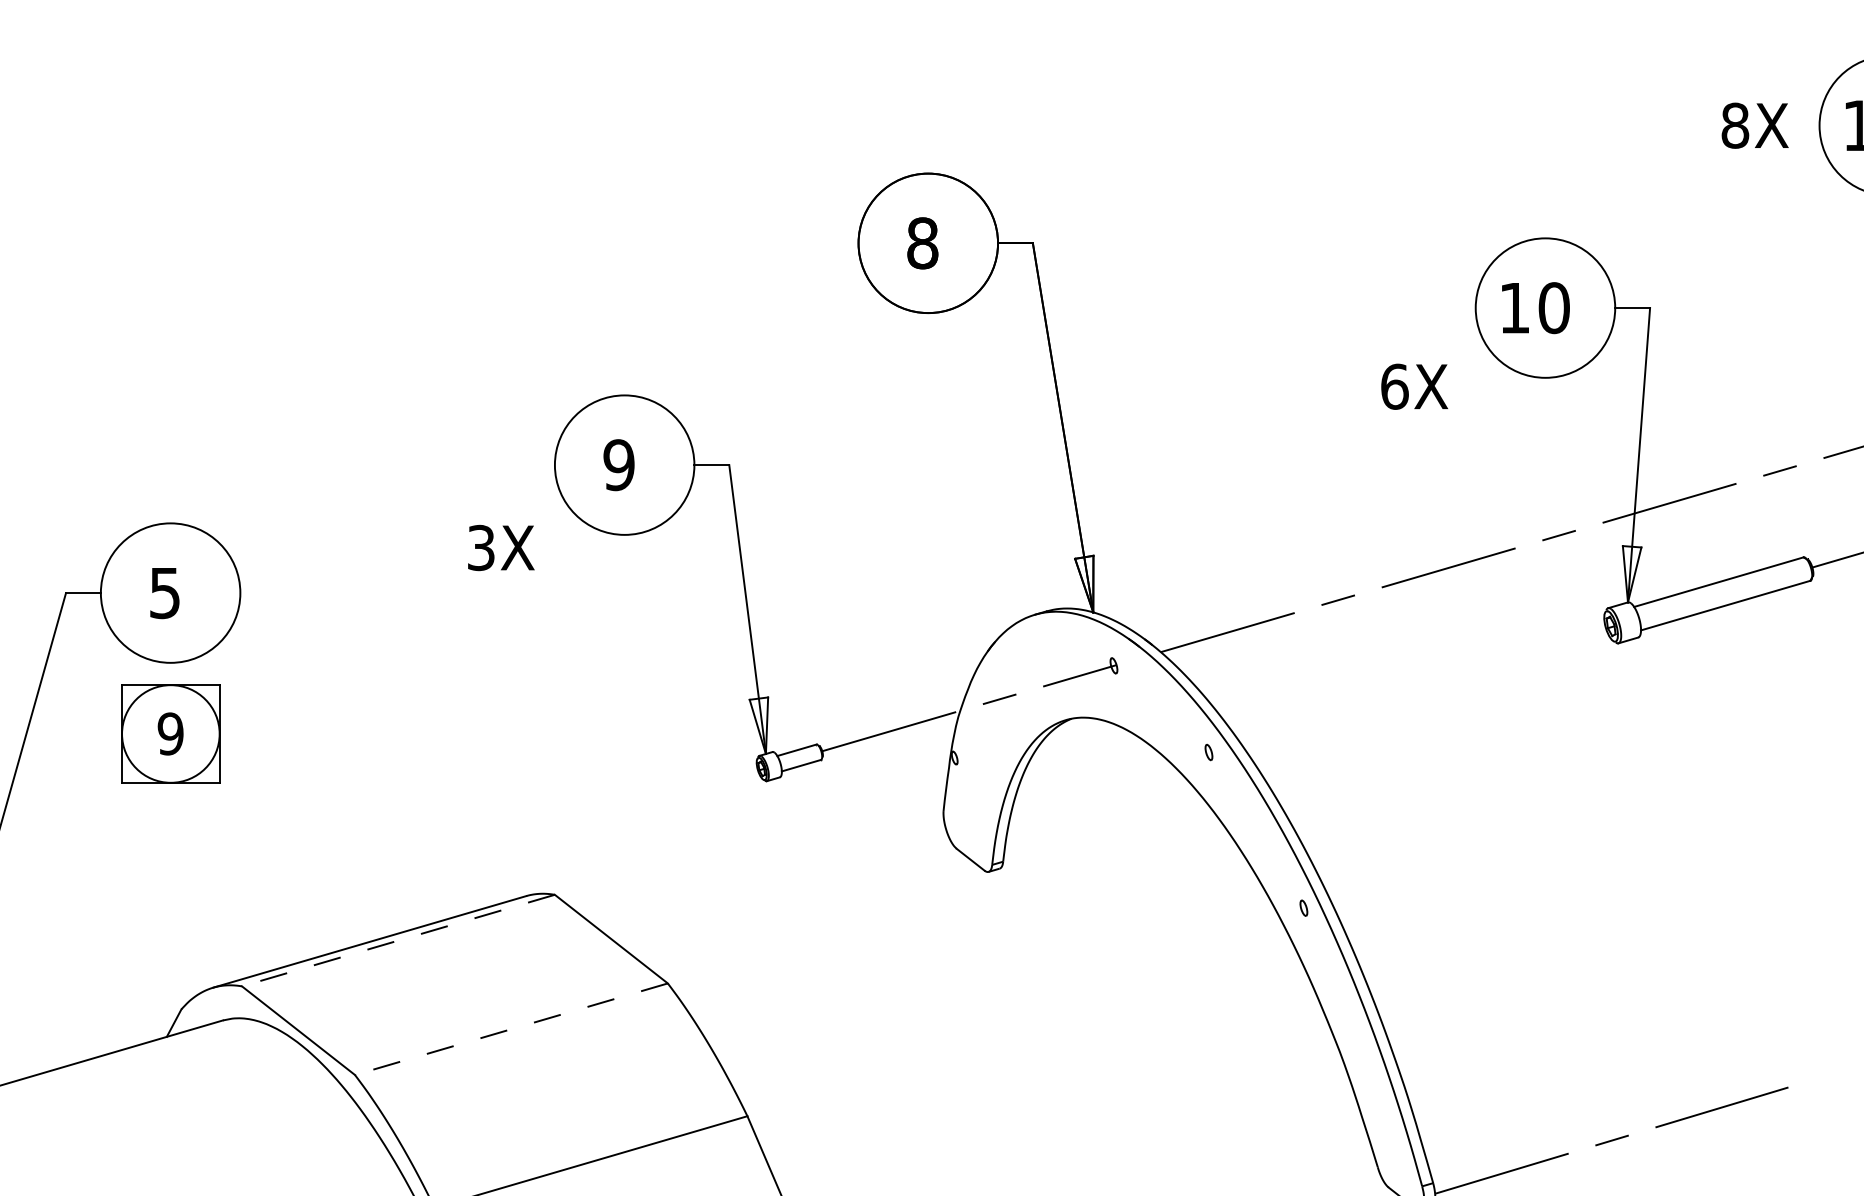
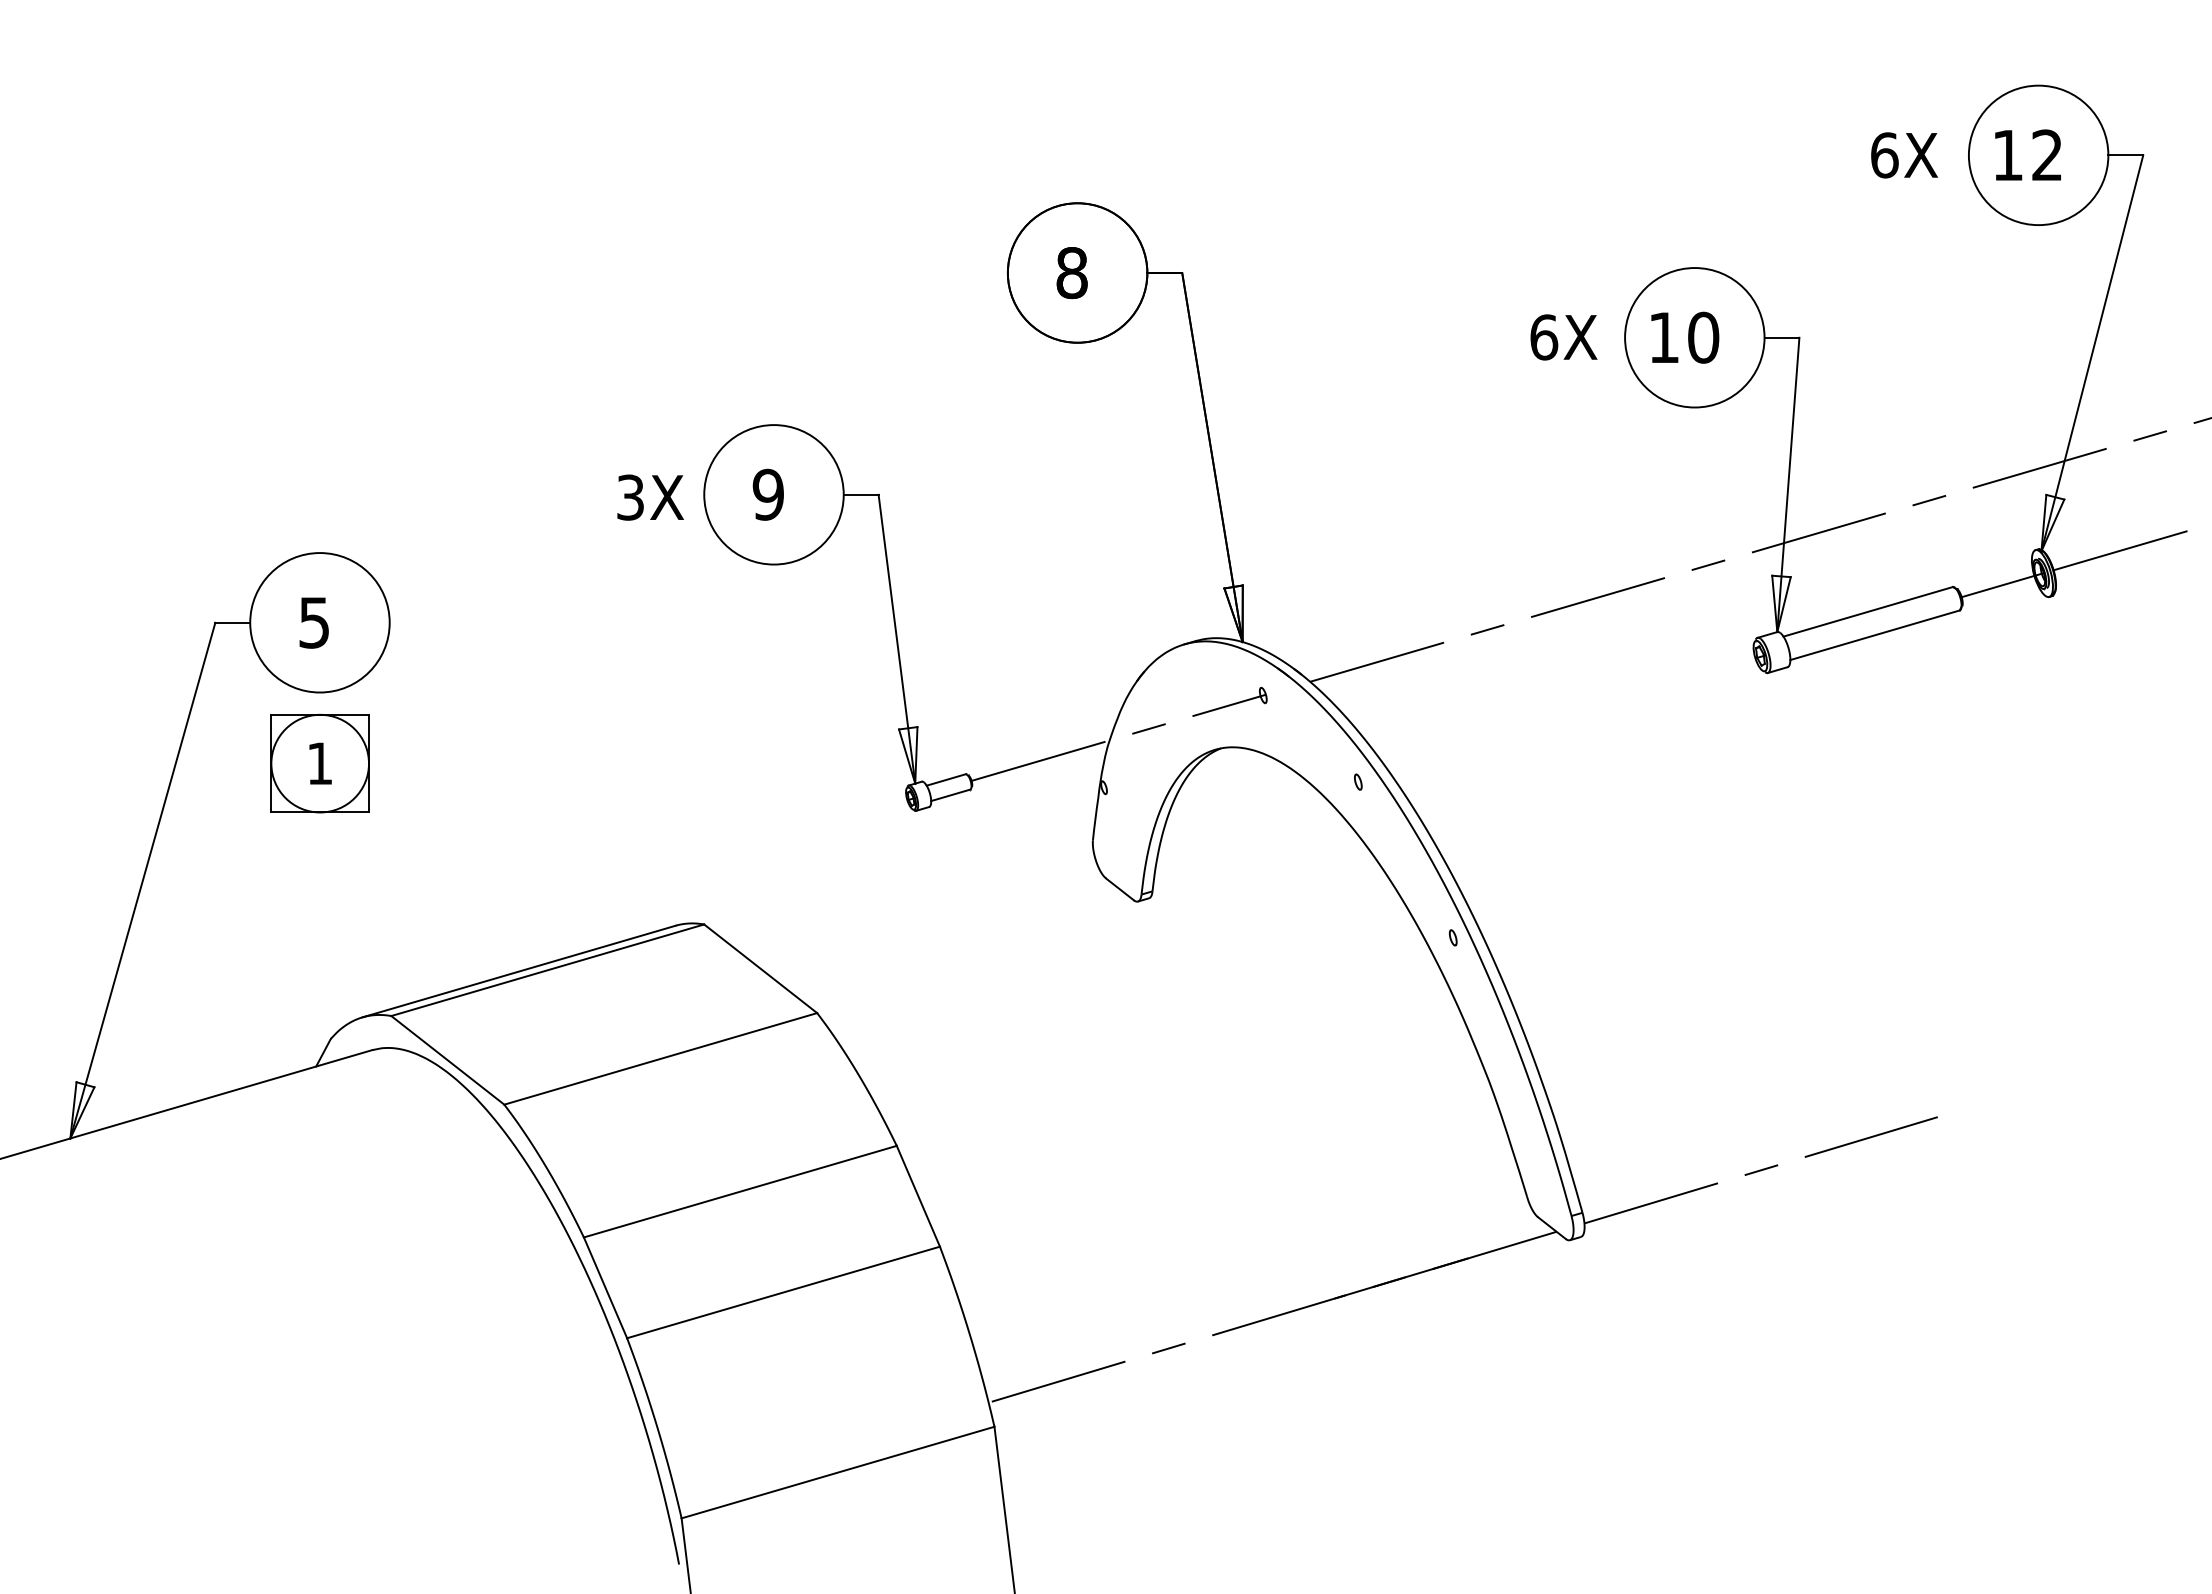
text: (1735, 125) -> (1884, 155), 8X -> 6X
text: (1414, 386) -> (1563, 337), moved
text: (501, 547) -> (650, 497), moved
text: (170, 733) -> (319, 763), 9 -> 1
line: (398, 940) -> (547, 970), dashed -> solid
line: (511, 1028) -> (660, 1058), dashed -> solid

